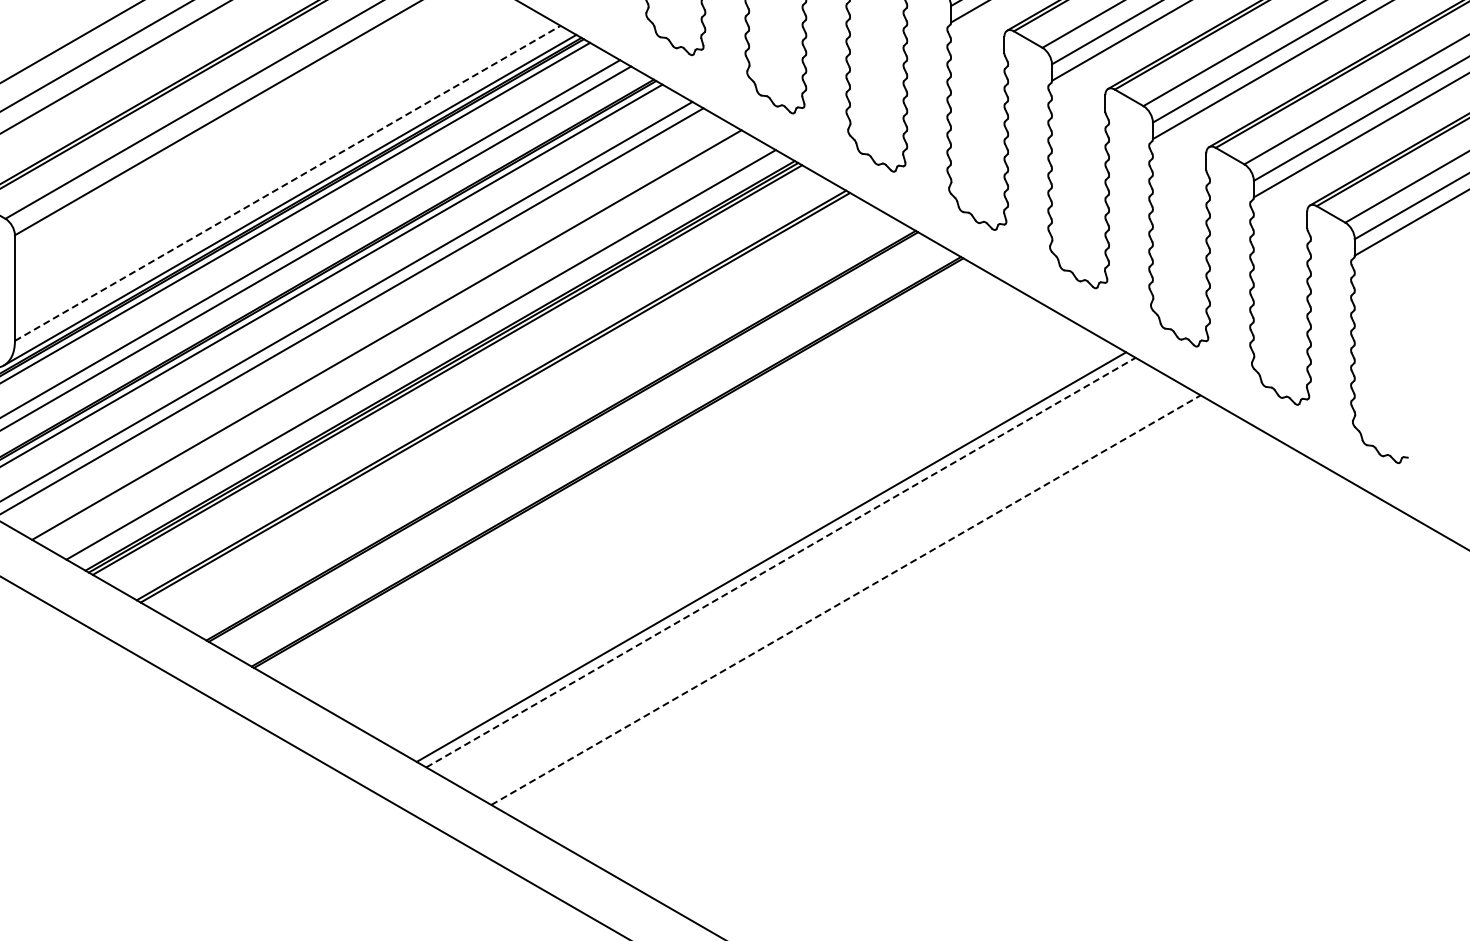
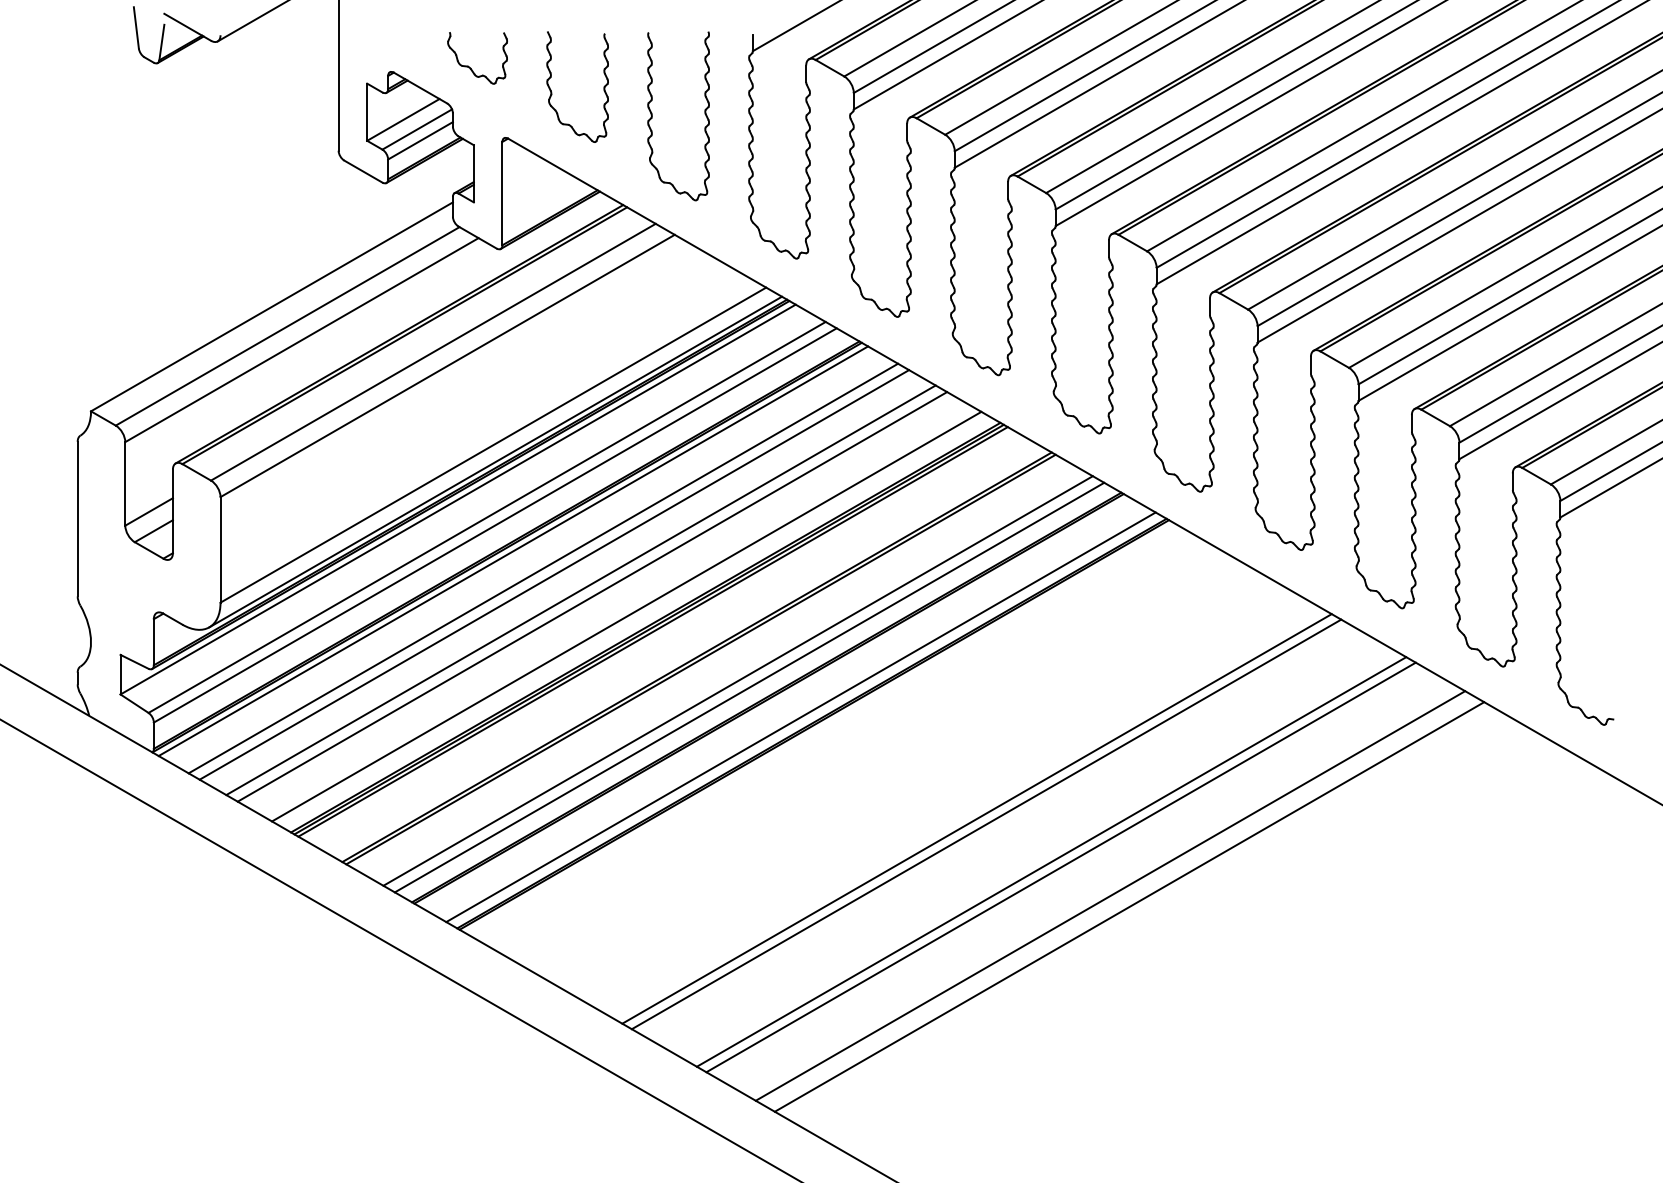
line: (287, 182) -> (493, 444), dashed -> solid
line: (374, 328) -> (580, 590), added
line: (531, 418) -> (737, 680), added
line: (543, 425) -> (749, 687), added
line: (594, 455) -> (800, 717), added
line: (780, 562) -> (986, 824), dashed -> solid
line: (845, 599) -> (1051, 861), dashed -> solid
line: (854, 605) -> (1060, 867), added
line: (904, 633) -> (1110, 895), added
line: (923, 644) -> (1129, 906), added

